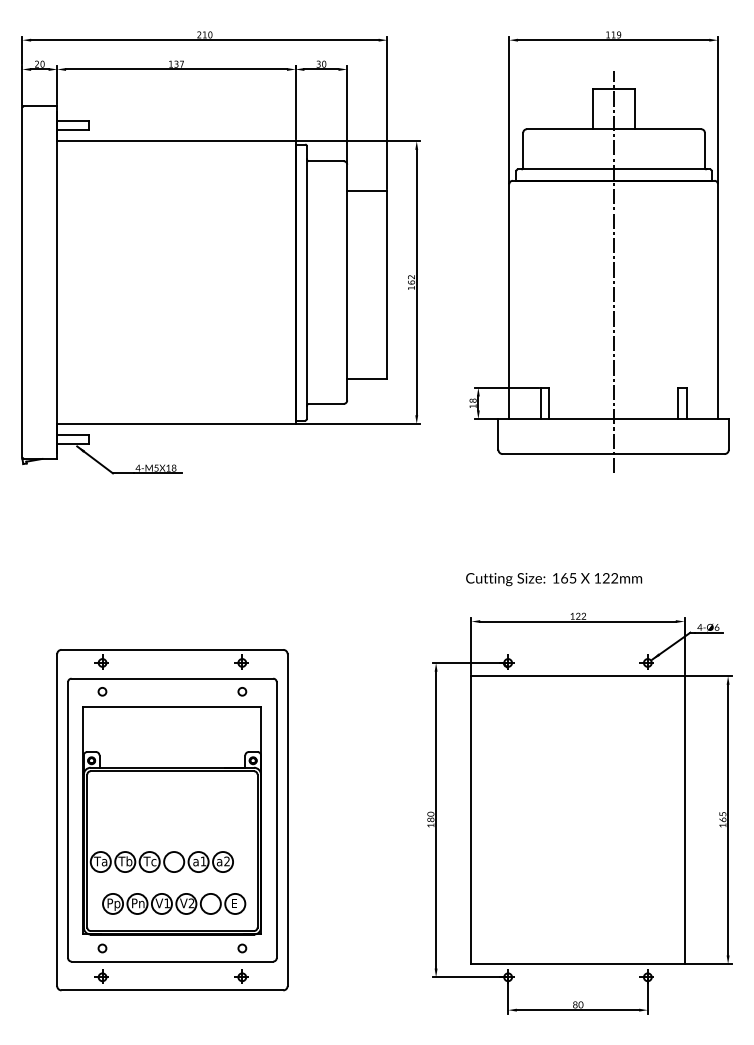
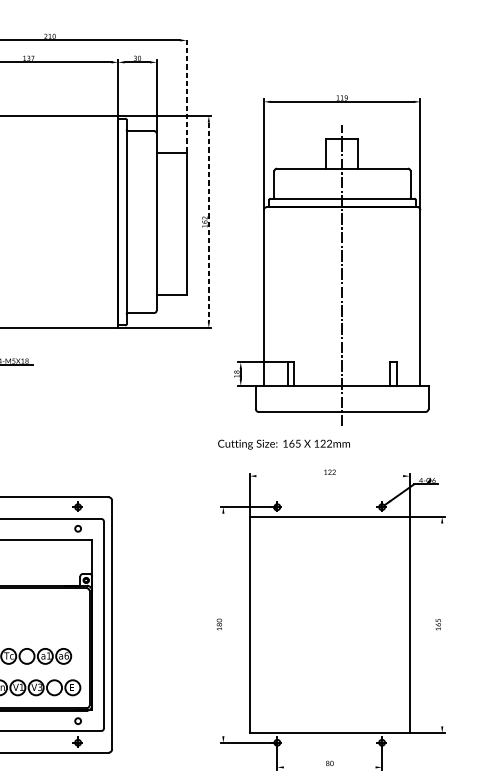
line: (387, 112) -> (186, 94), solid -> dashed
part: (599, 251) -> (331, 260), moved
line: (416, 282) -> (208, 222), solid -> dashed
text: (554, 579) -> (284, 444), moved
line: (577, 621) -> (329, 476), removed
line: (436, 819) -> (223, 624), removed
line: (728, 819) -> (442, 624), removed
text: (227, 861) -> (67, 655), a2 -> a6
text: (191, 903) -> (40, 687), V2 -> V3
line: (577, 1010) -> (329, 767), removed

